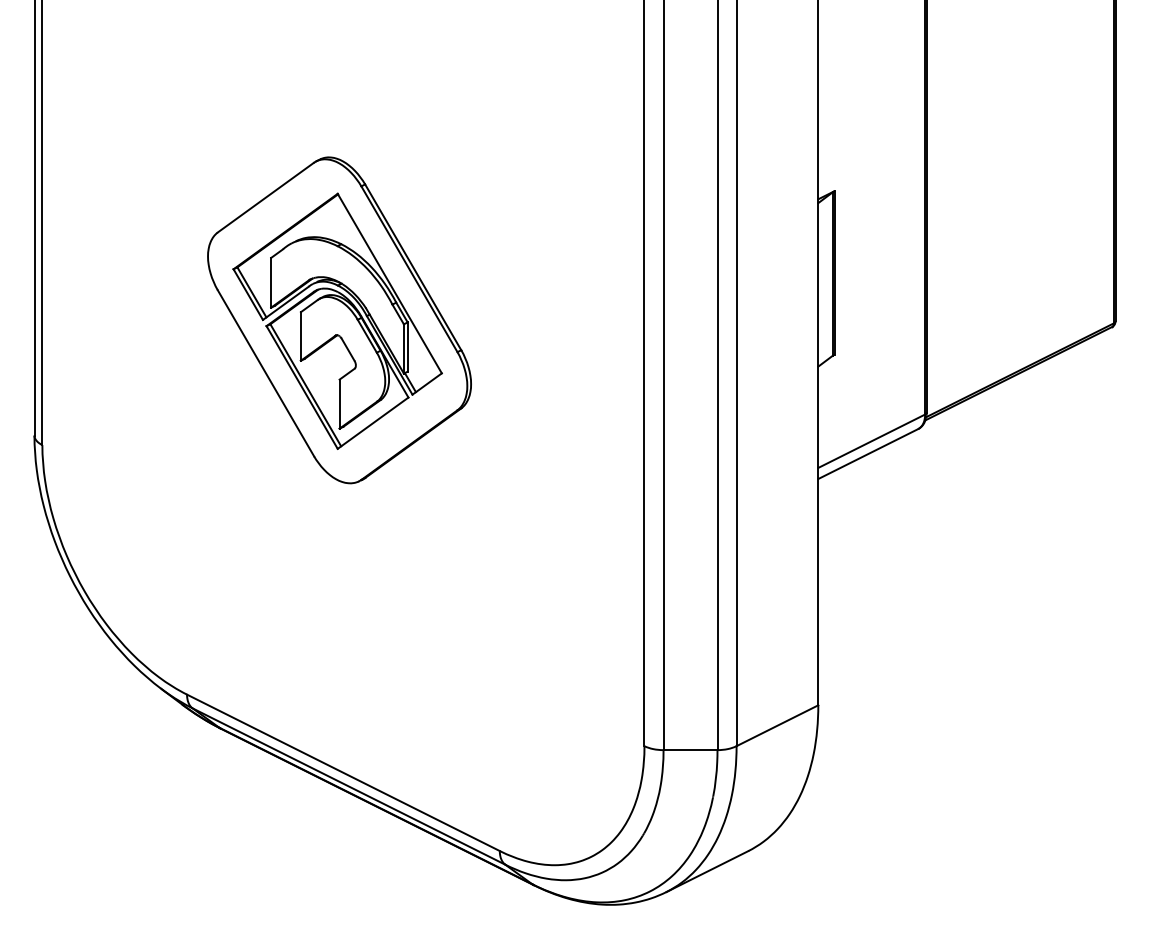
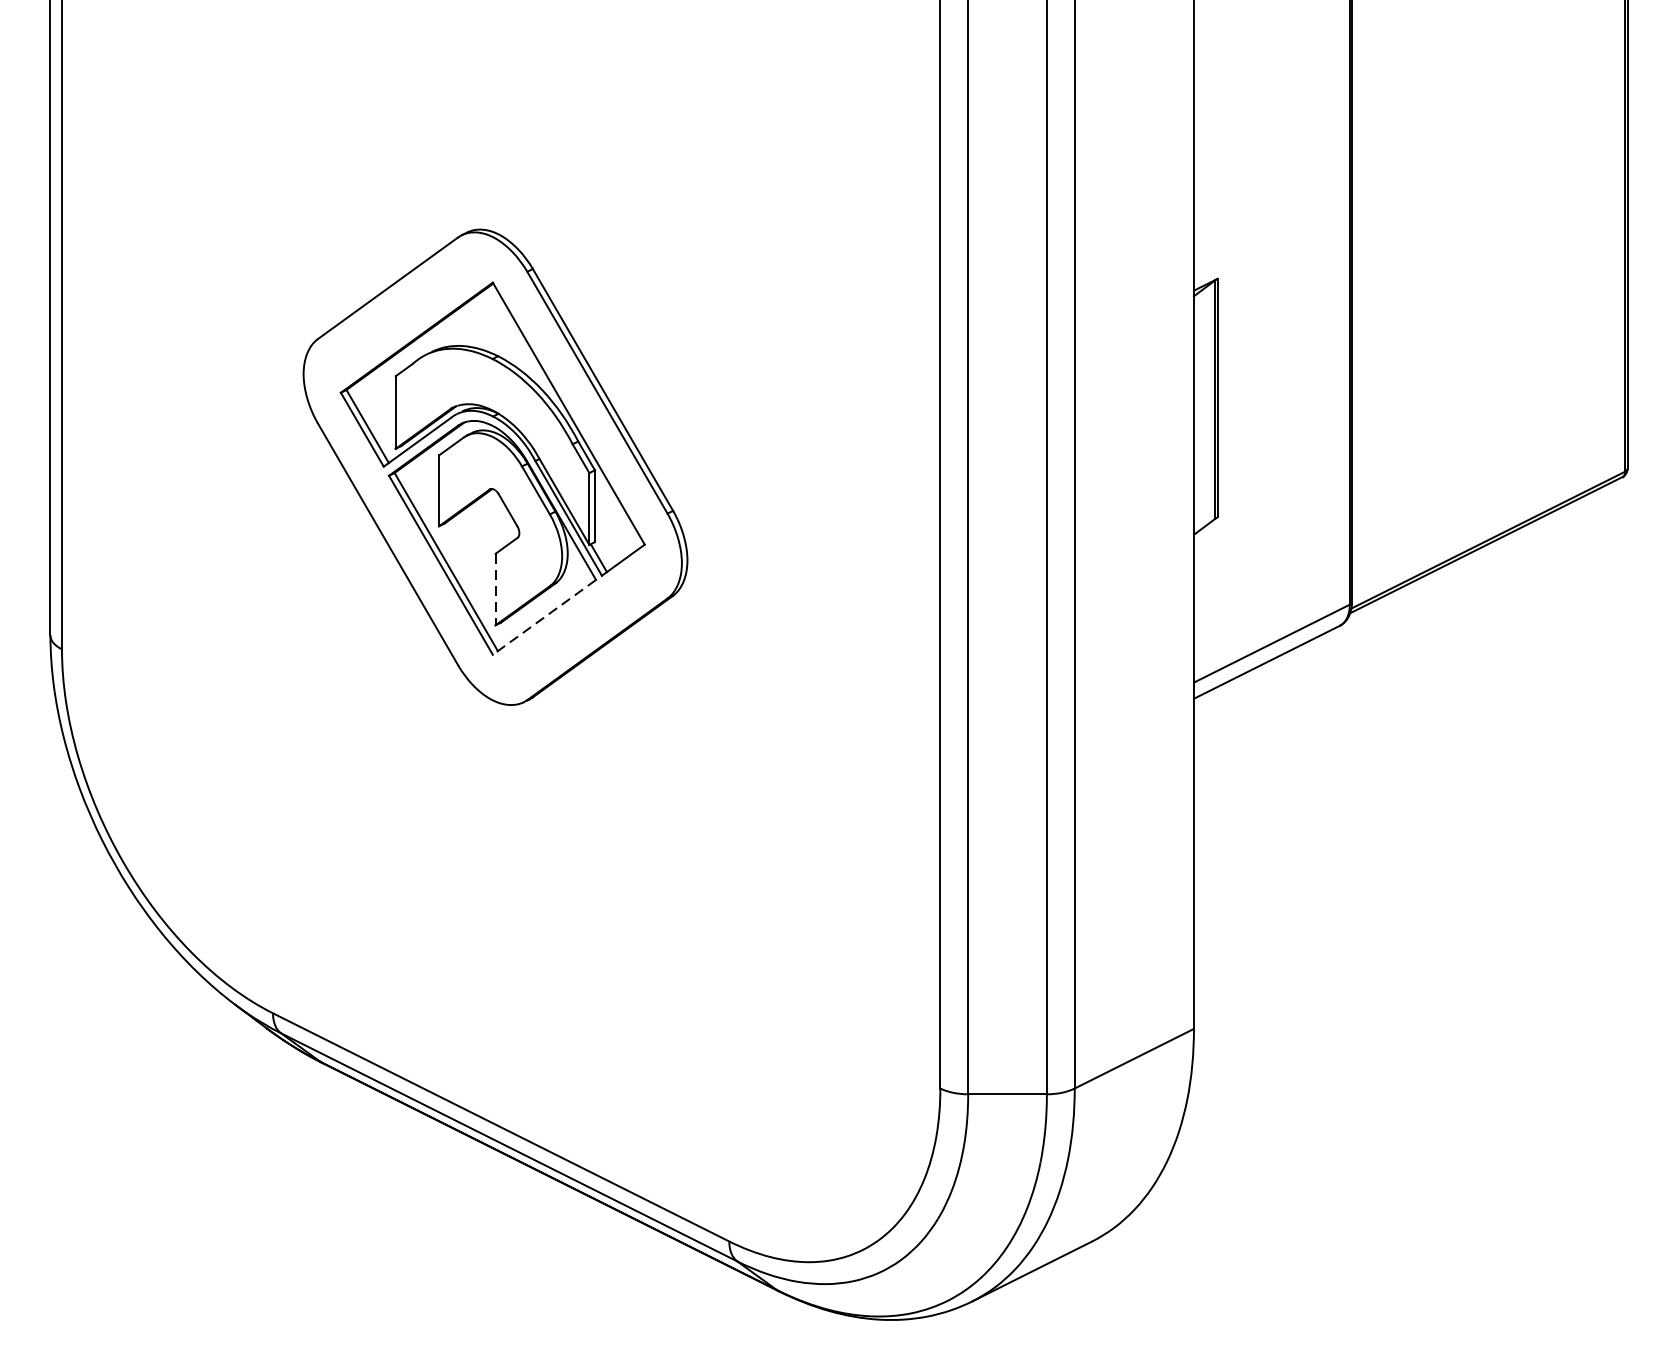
line: (339, 404) -> (495, 590), solid -> dashed
line: (373, 423) -> (545, 617), solid -> dashed

